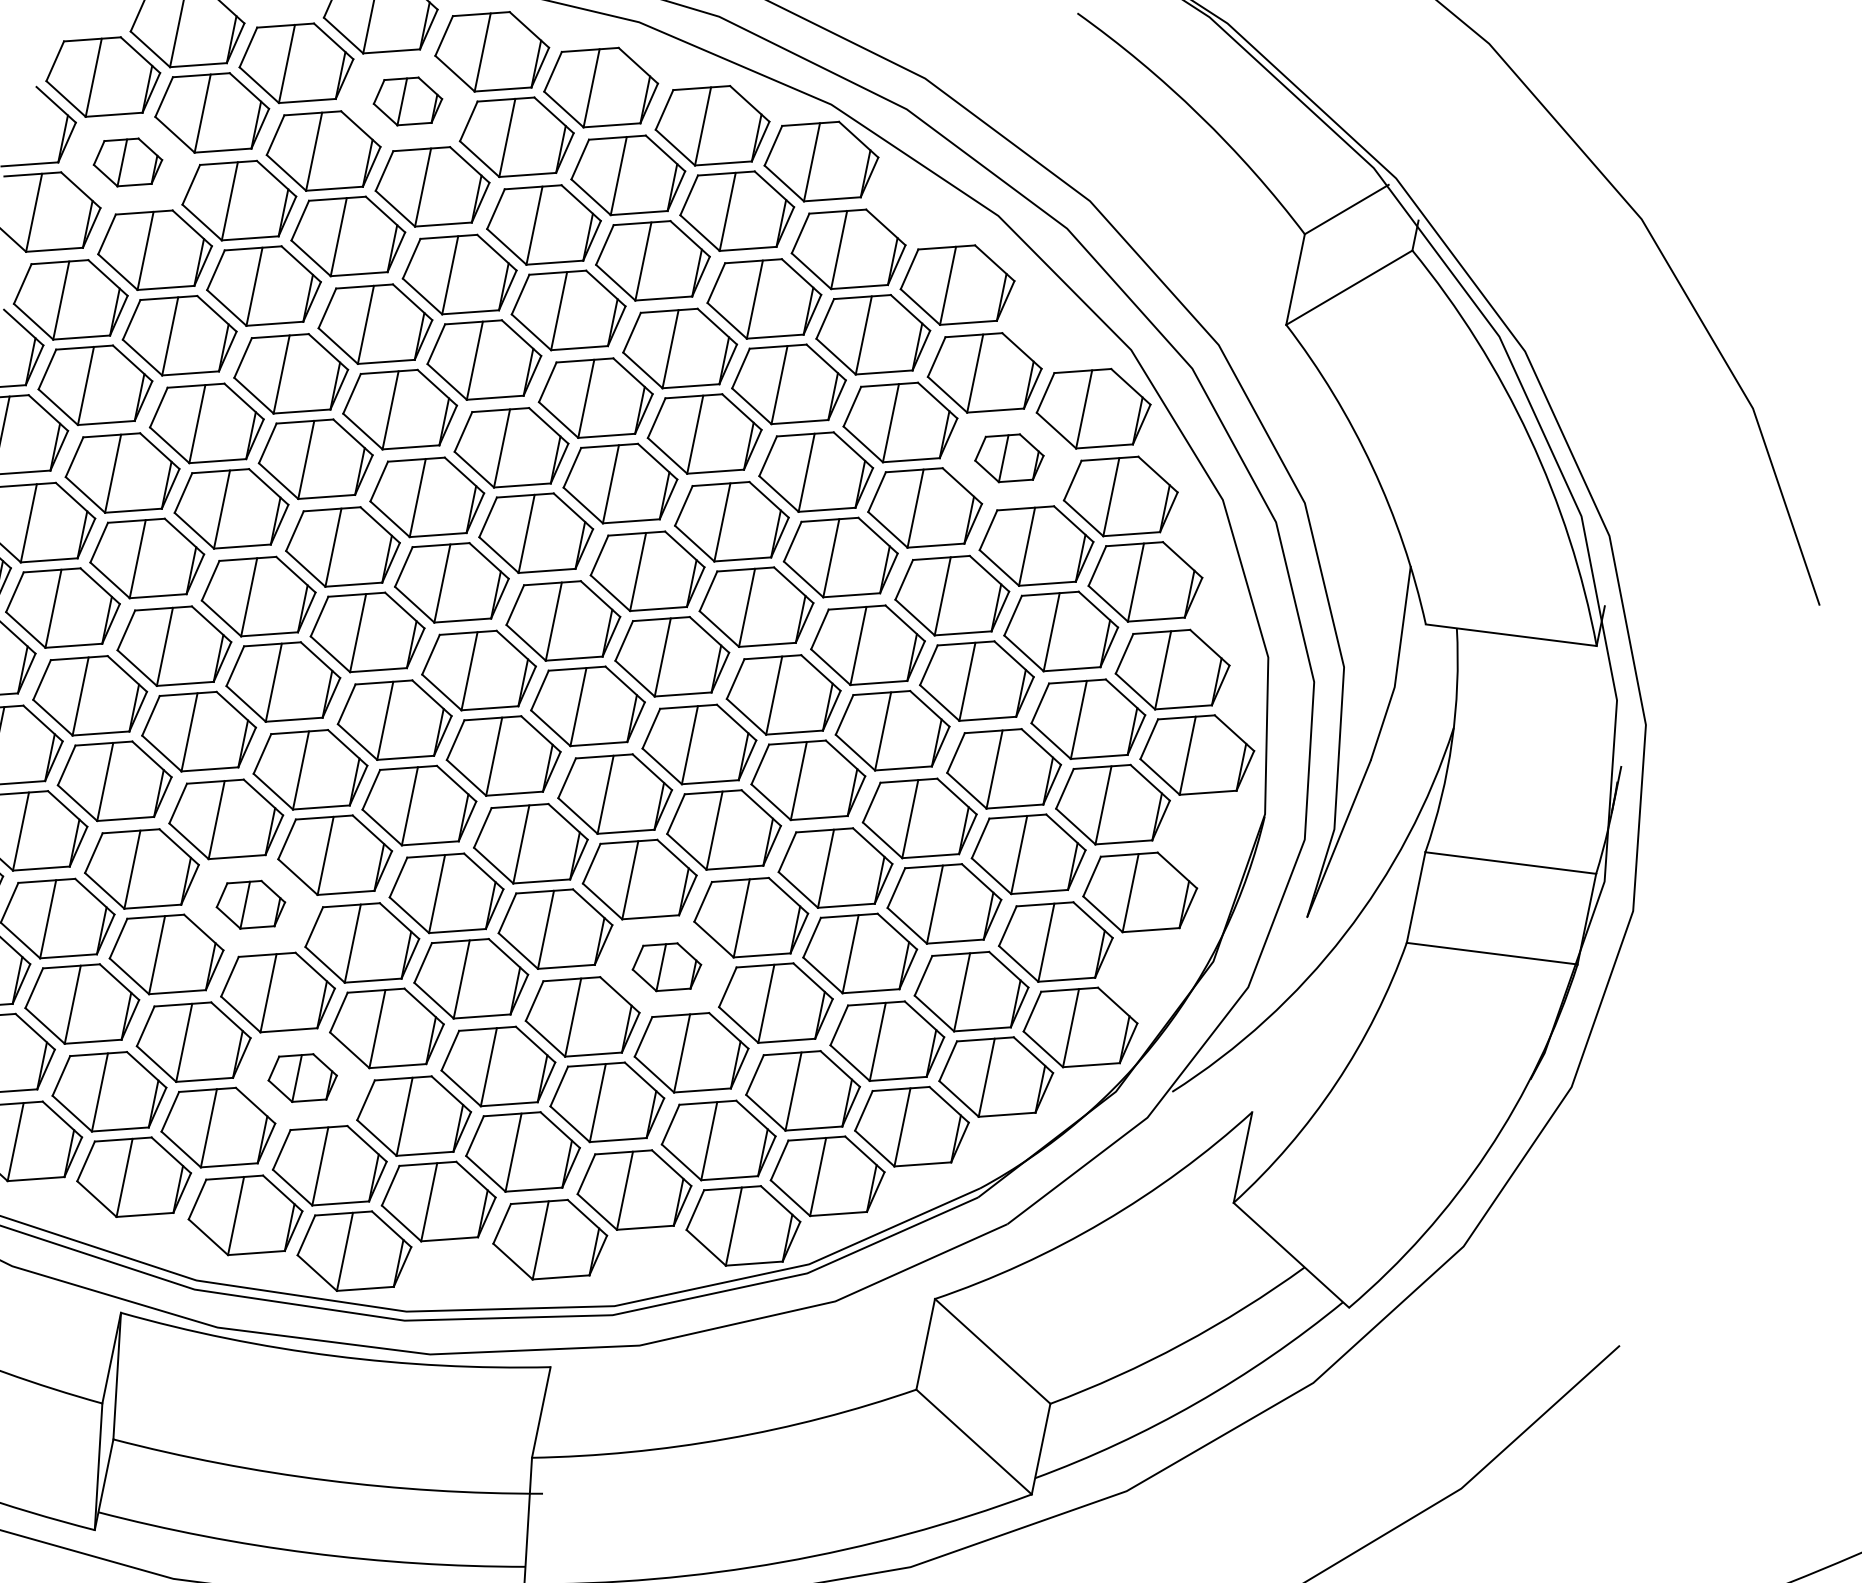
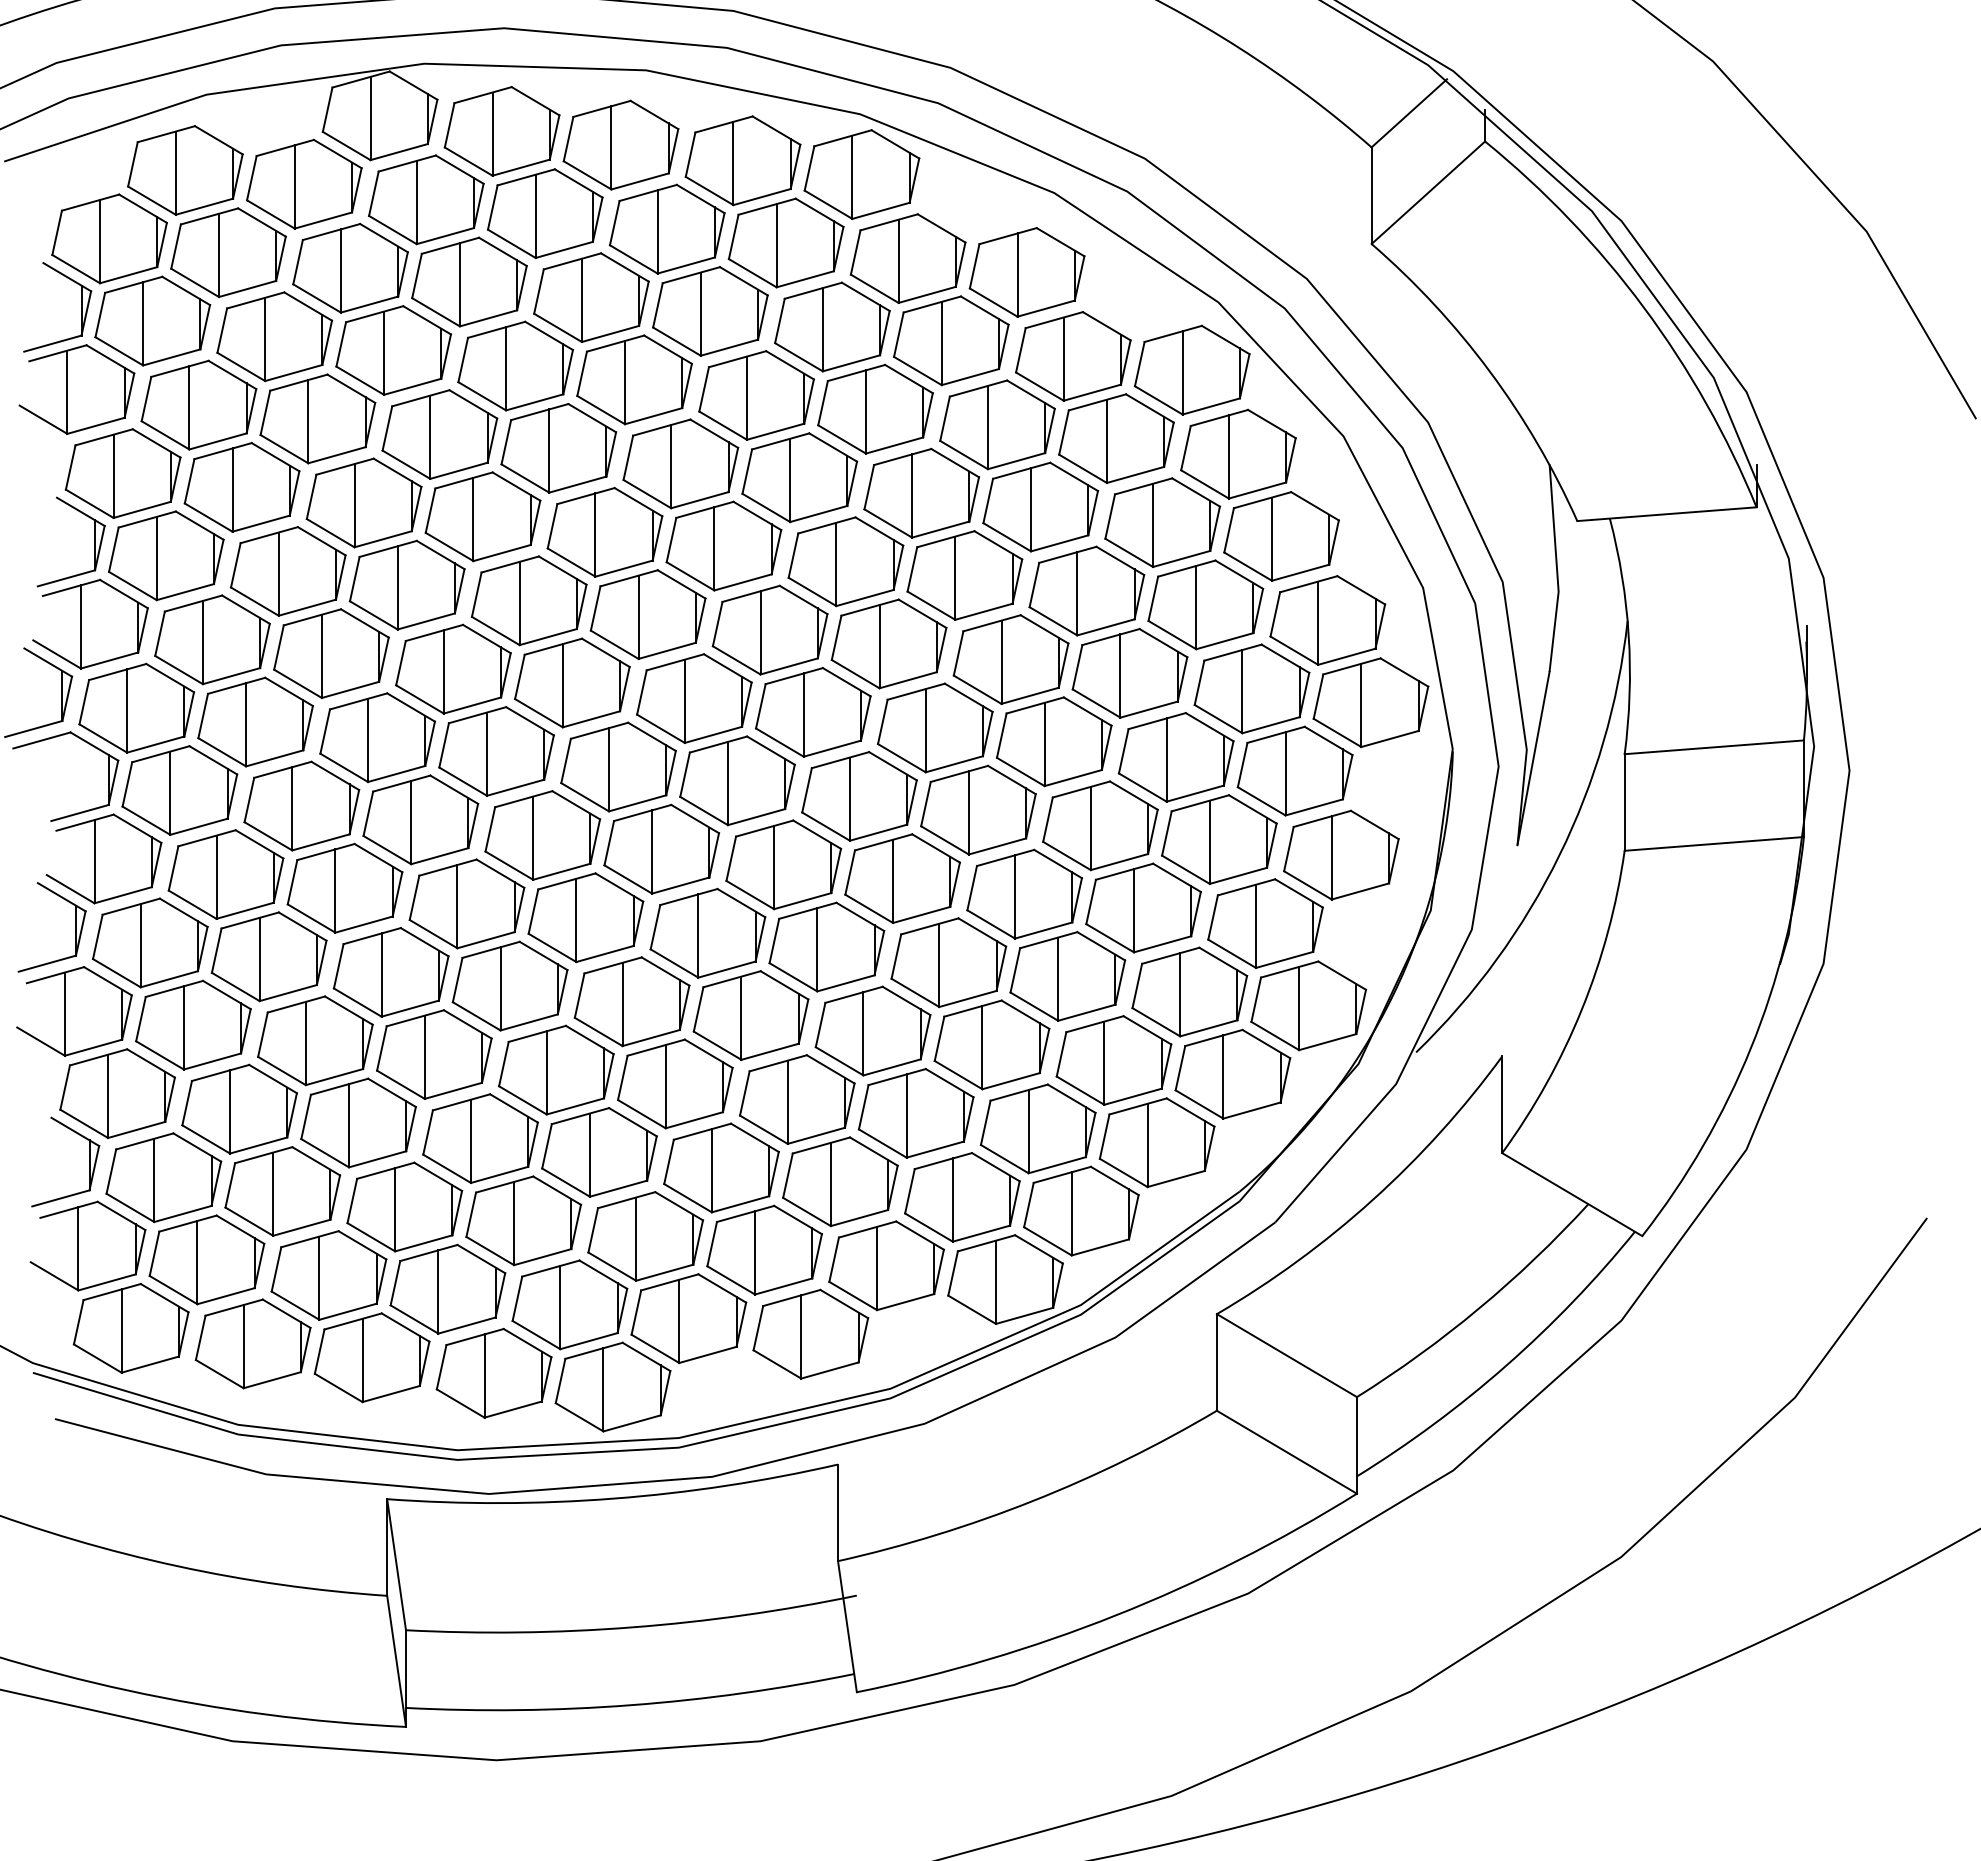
part: (408, 101) -> (426, 199), size x1.67
part: (127, 161) -> (152, 320), size x1.67
part: (1009, 458) -> (1116, 438), size x1.67
part: (251, 904) -> (434, 1054), size x1.67
part: (666, 966) -> (872, 1030), size x1.67
part: (302, 1077) -> (523, 1220), size x1.67

